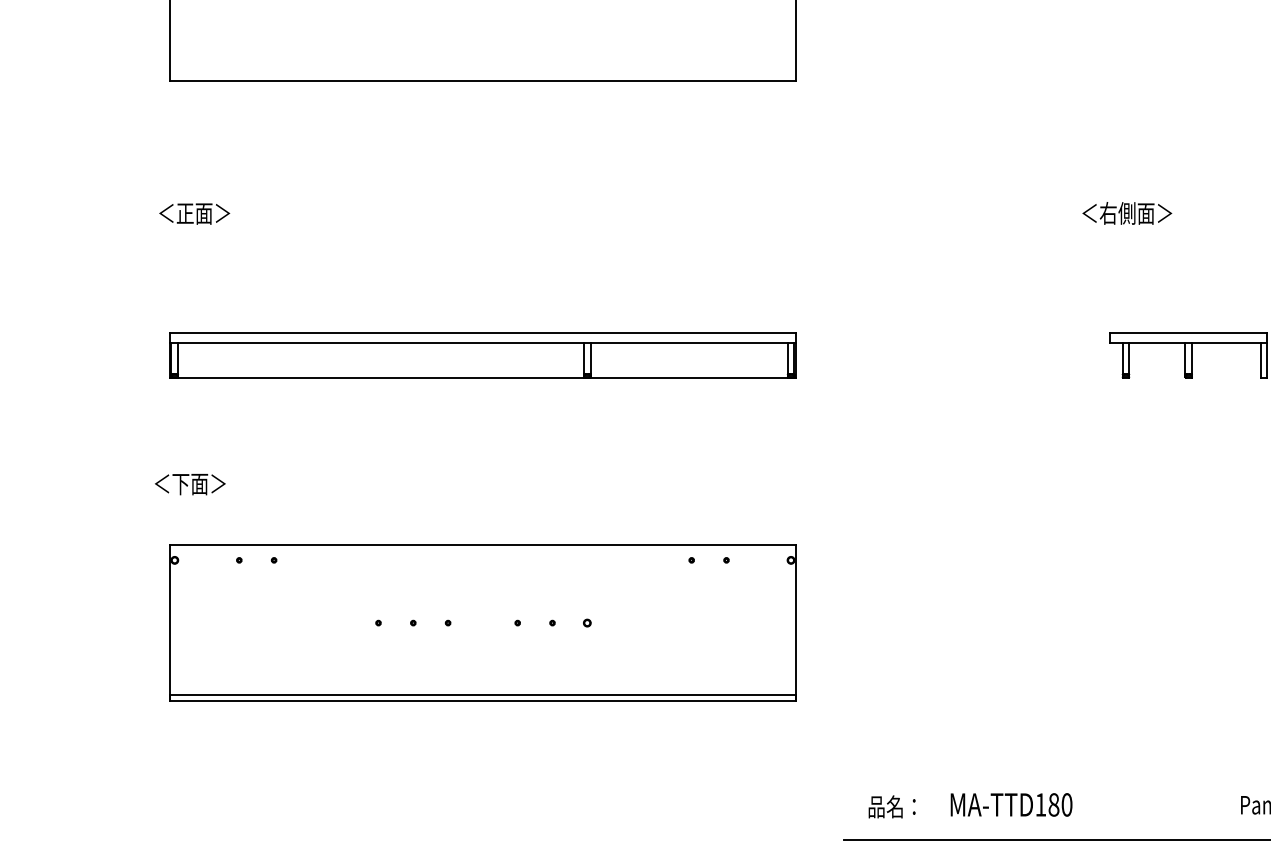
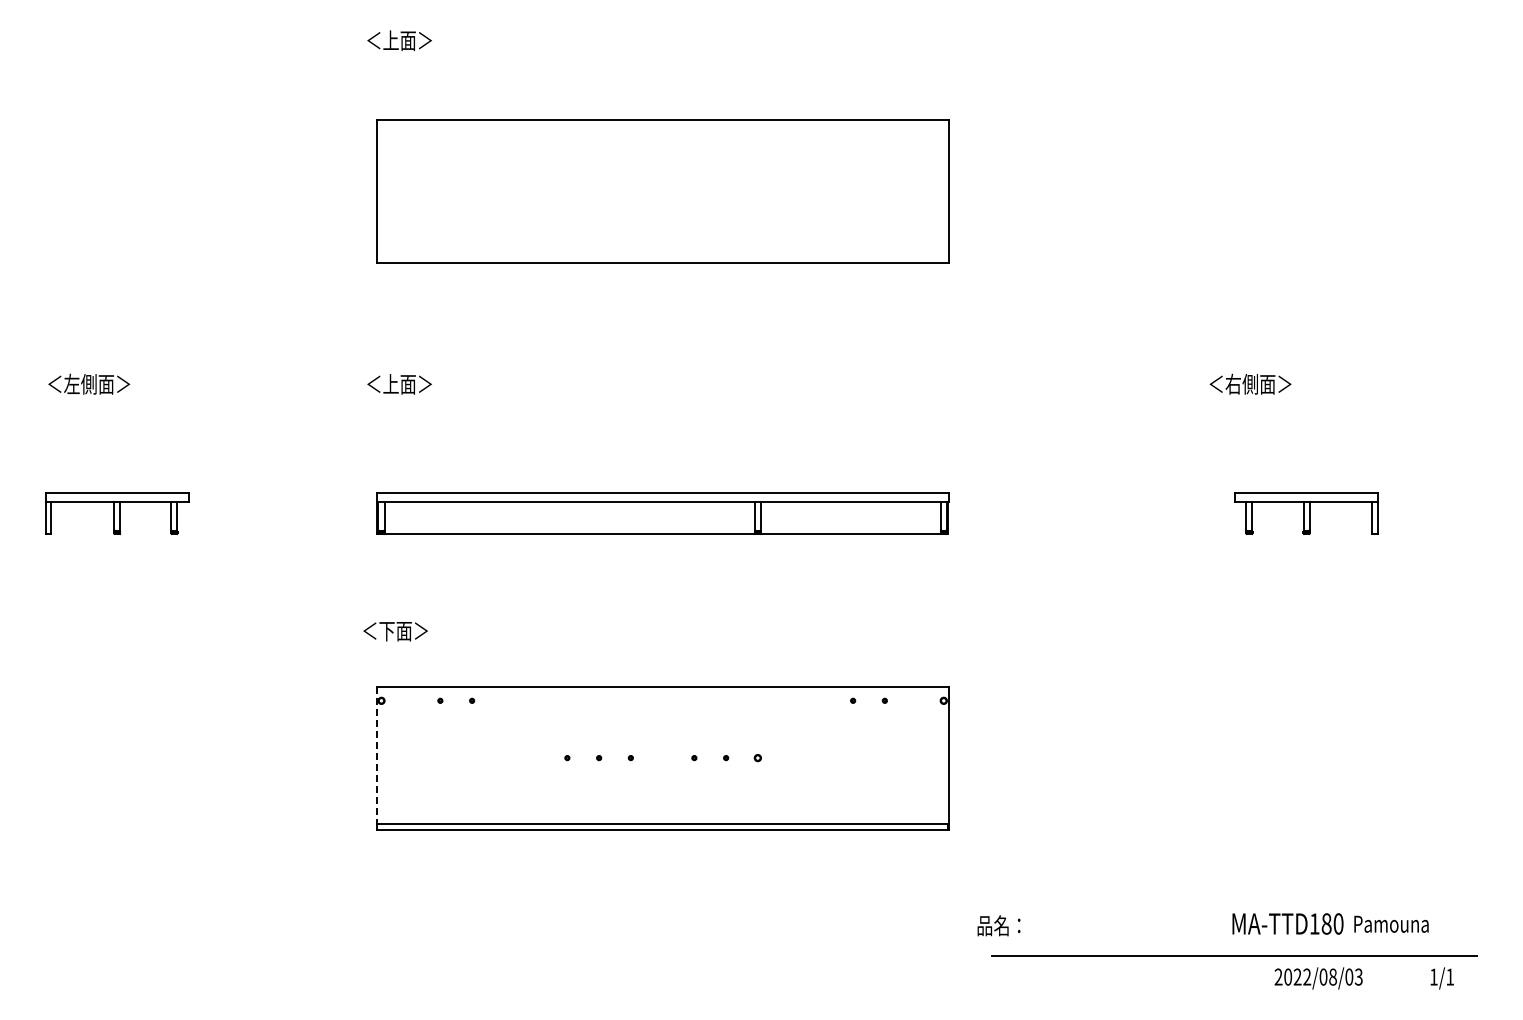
text: (185, 211) -> (391, 382), ＜正面＞ -> ＜上面＞
line: (169, 623) -> (376, 758), solid -> dashed
text: (1011, 804) -> (1287, 923), moved
text: (891, 806) -> (998, 925), moved

